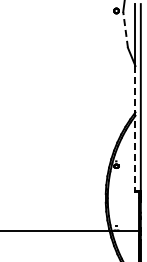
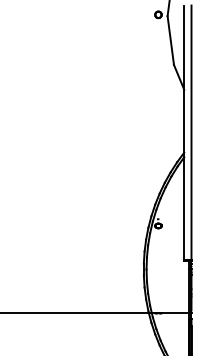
line: (125, 29) -> (170, 40), dashed -> solid
line: (135, 129) -> (184, 175), dashed -> solid

